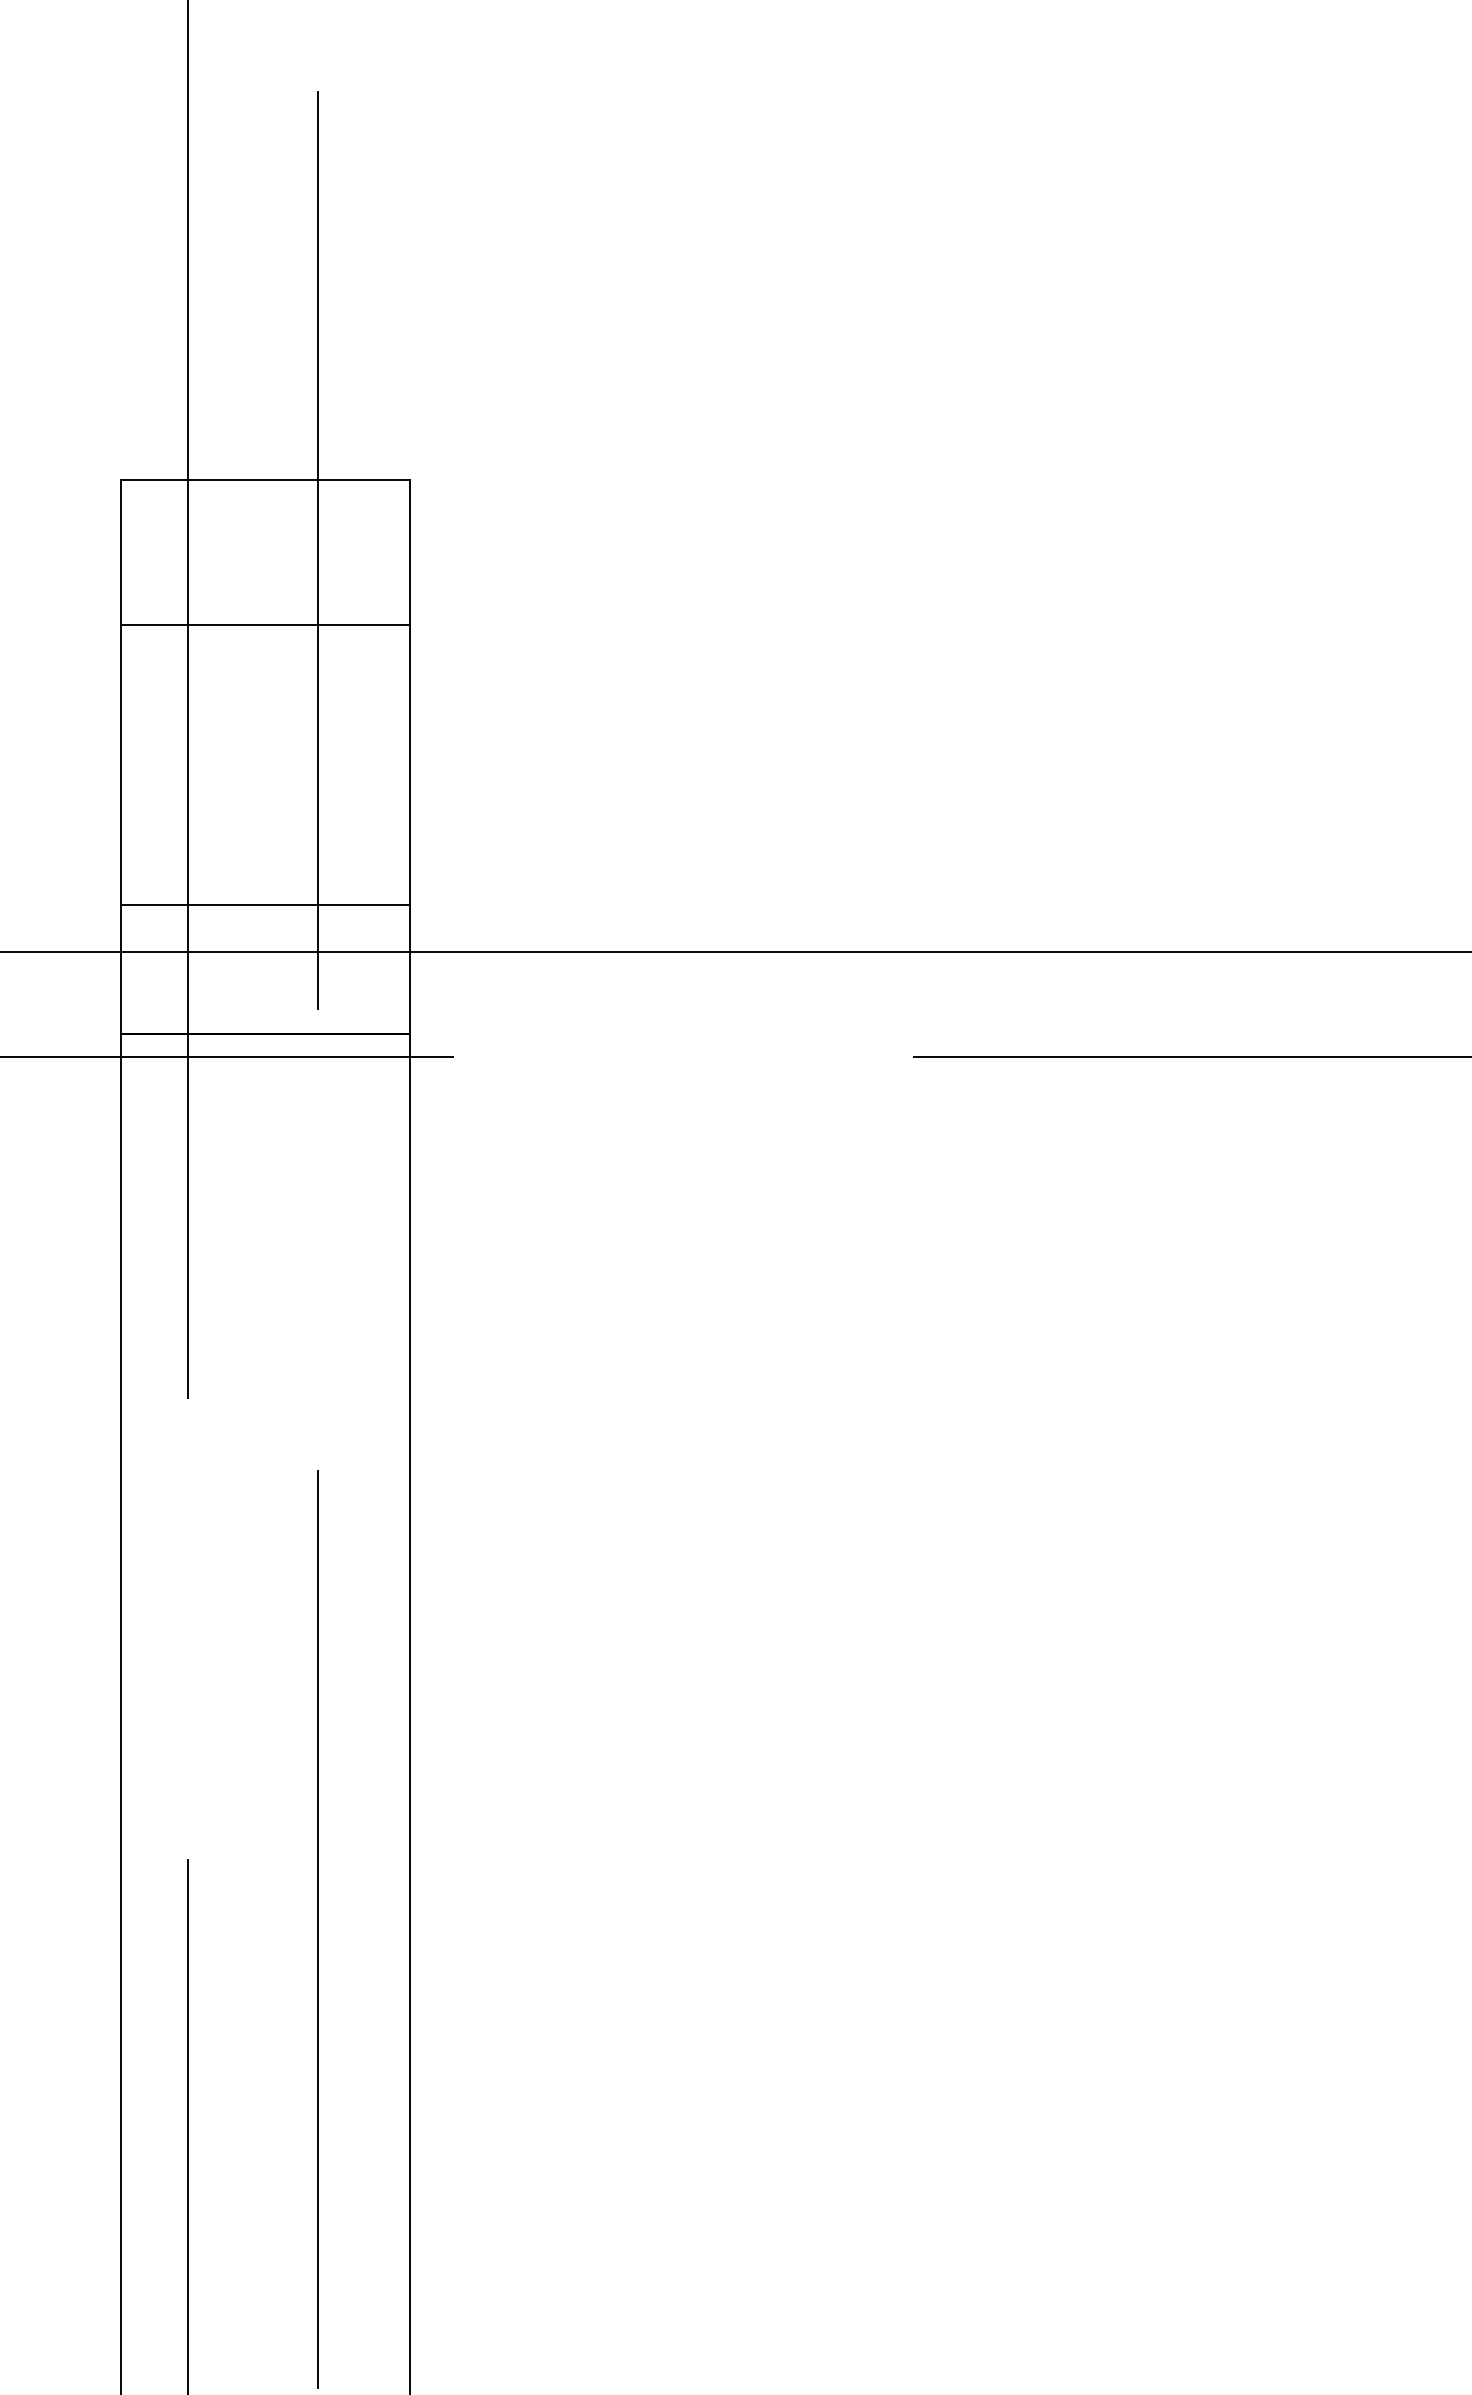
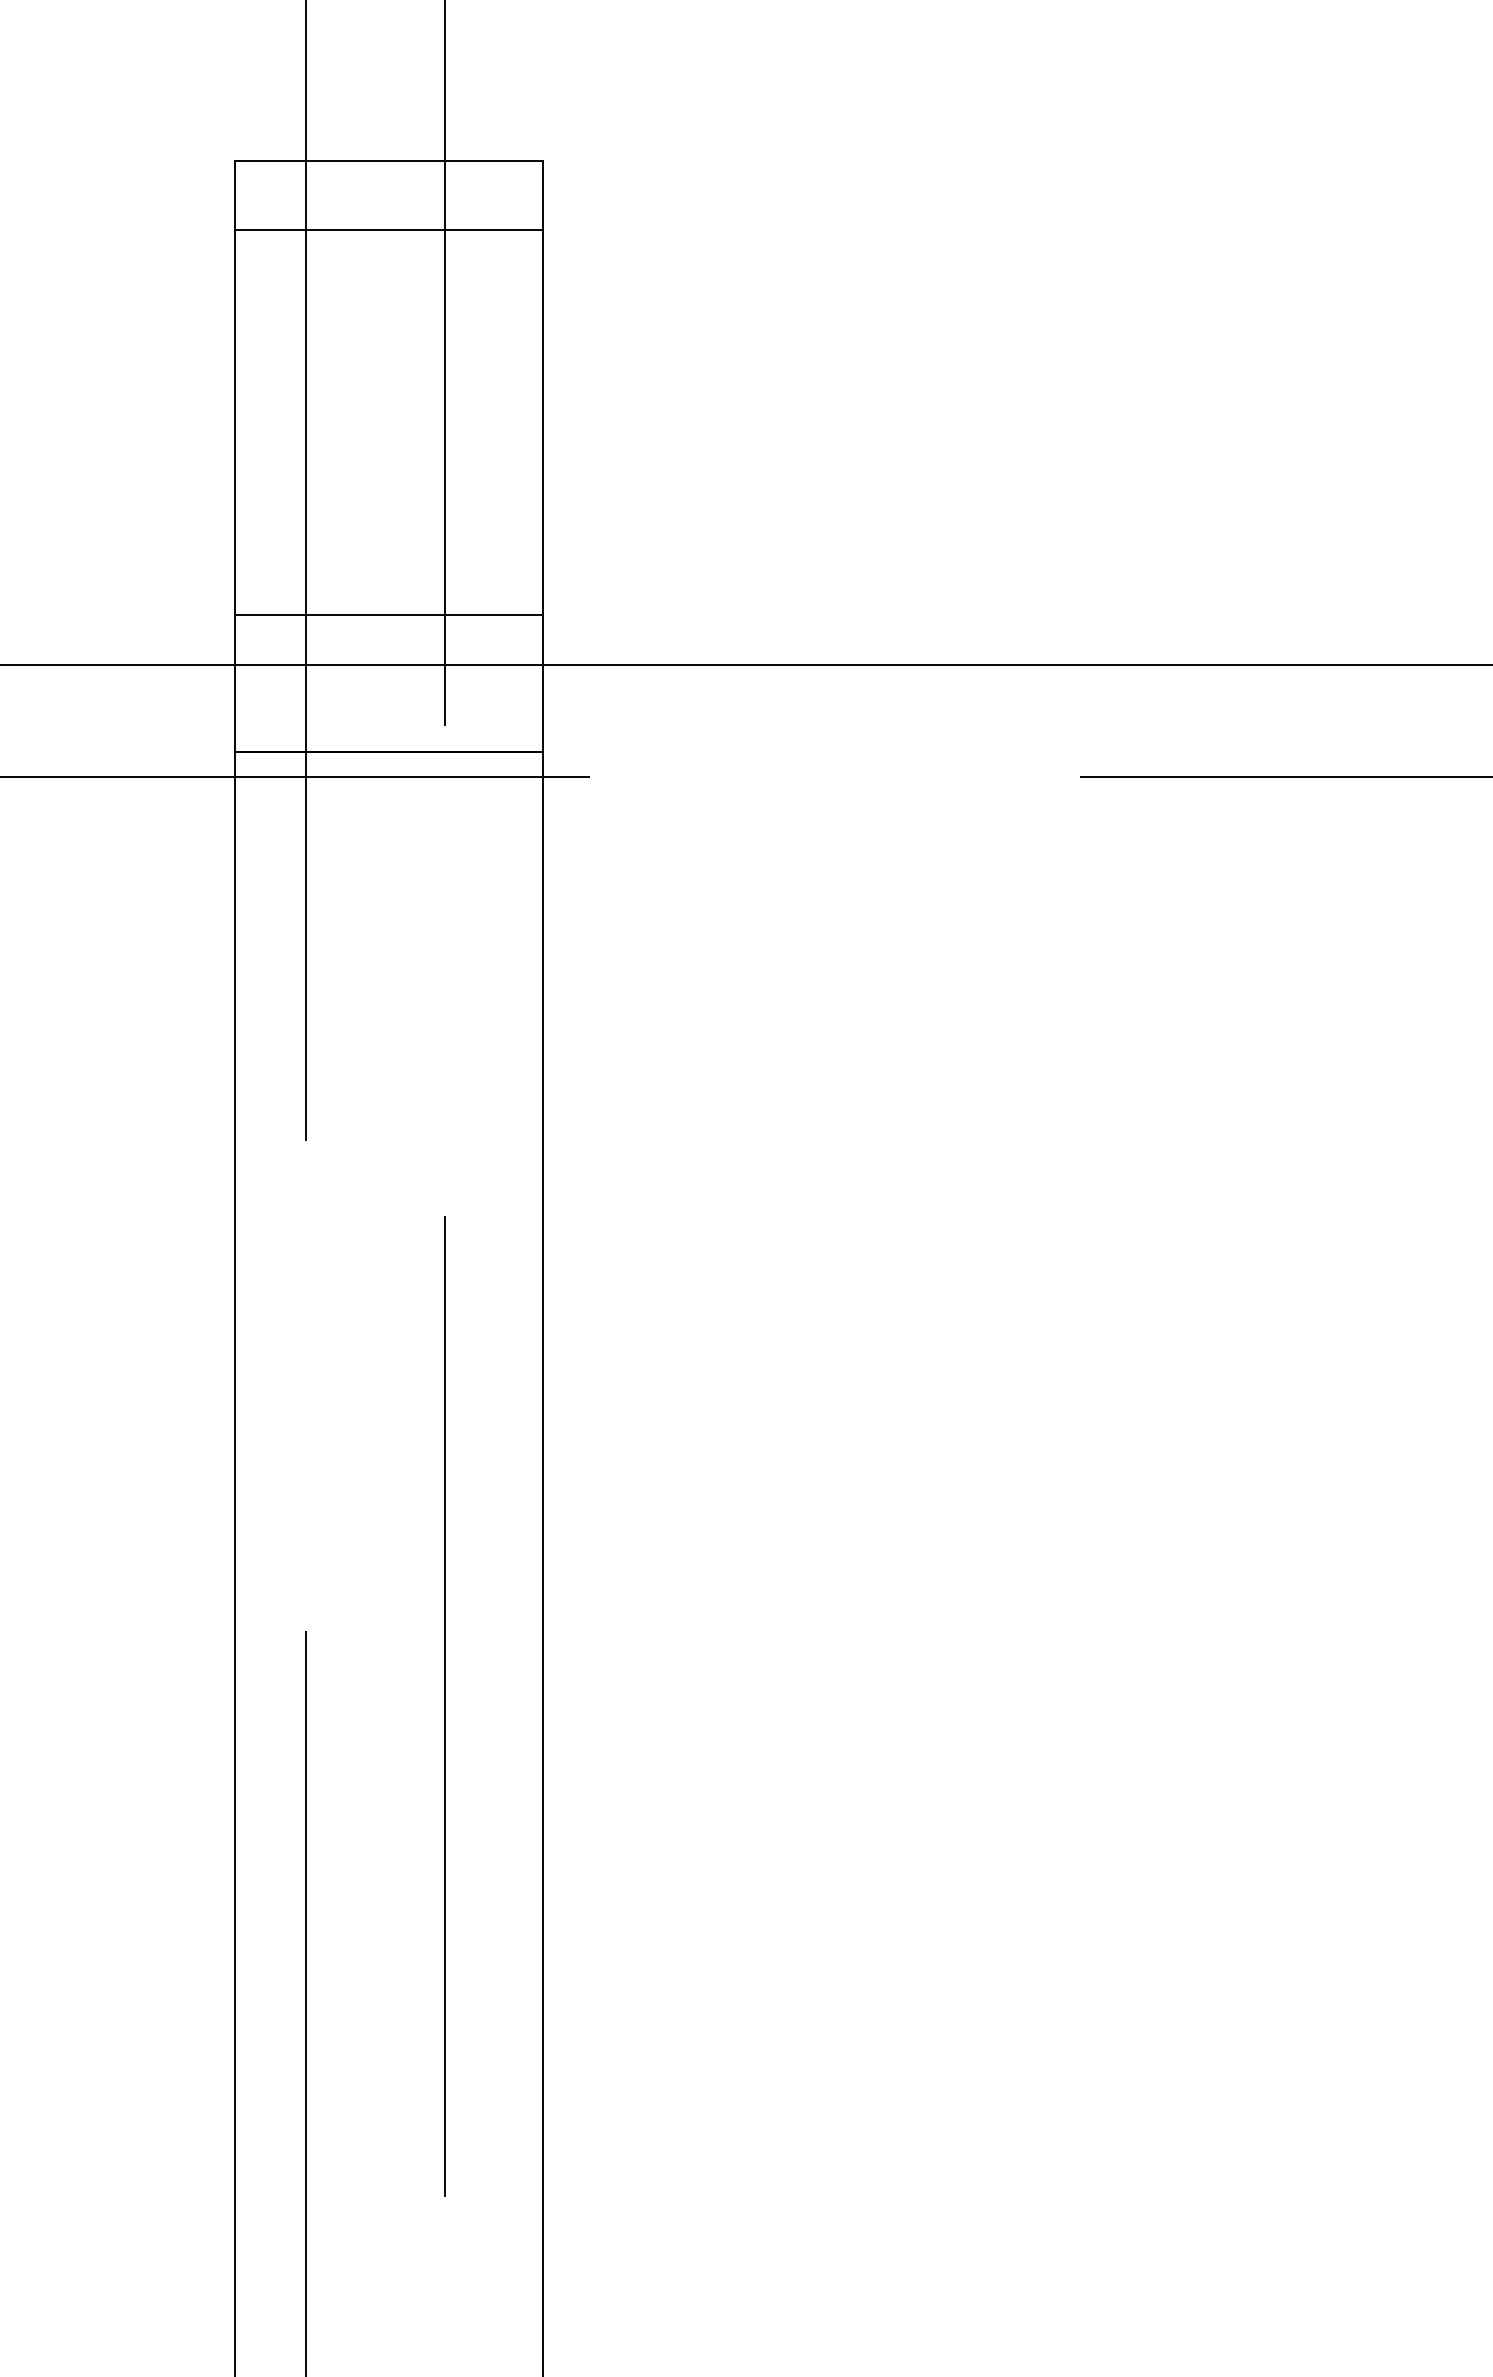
line: (265, 625) -> (388, 229), moved

